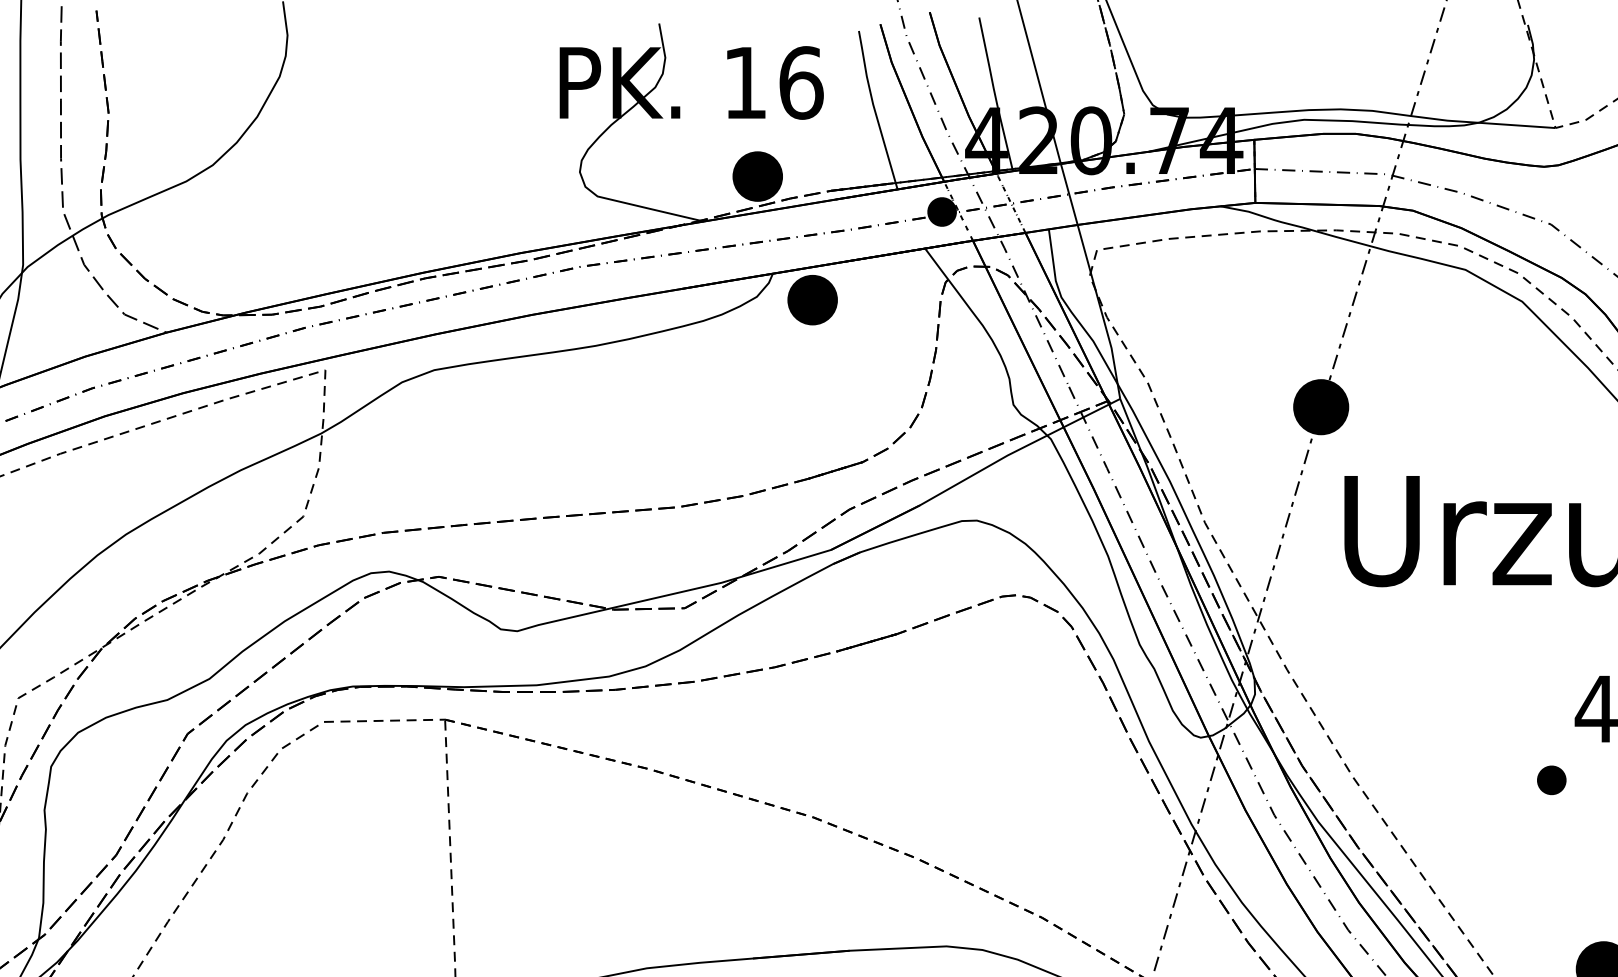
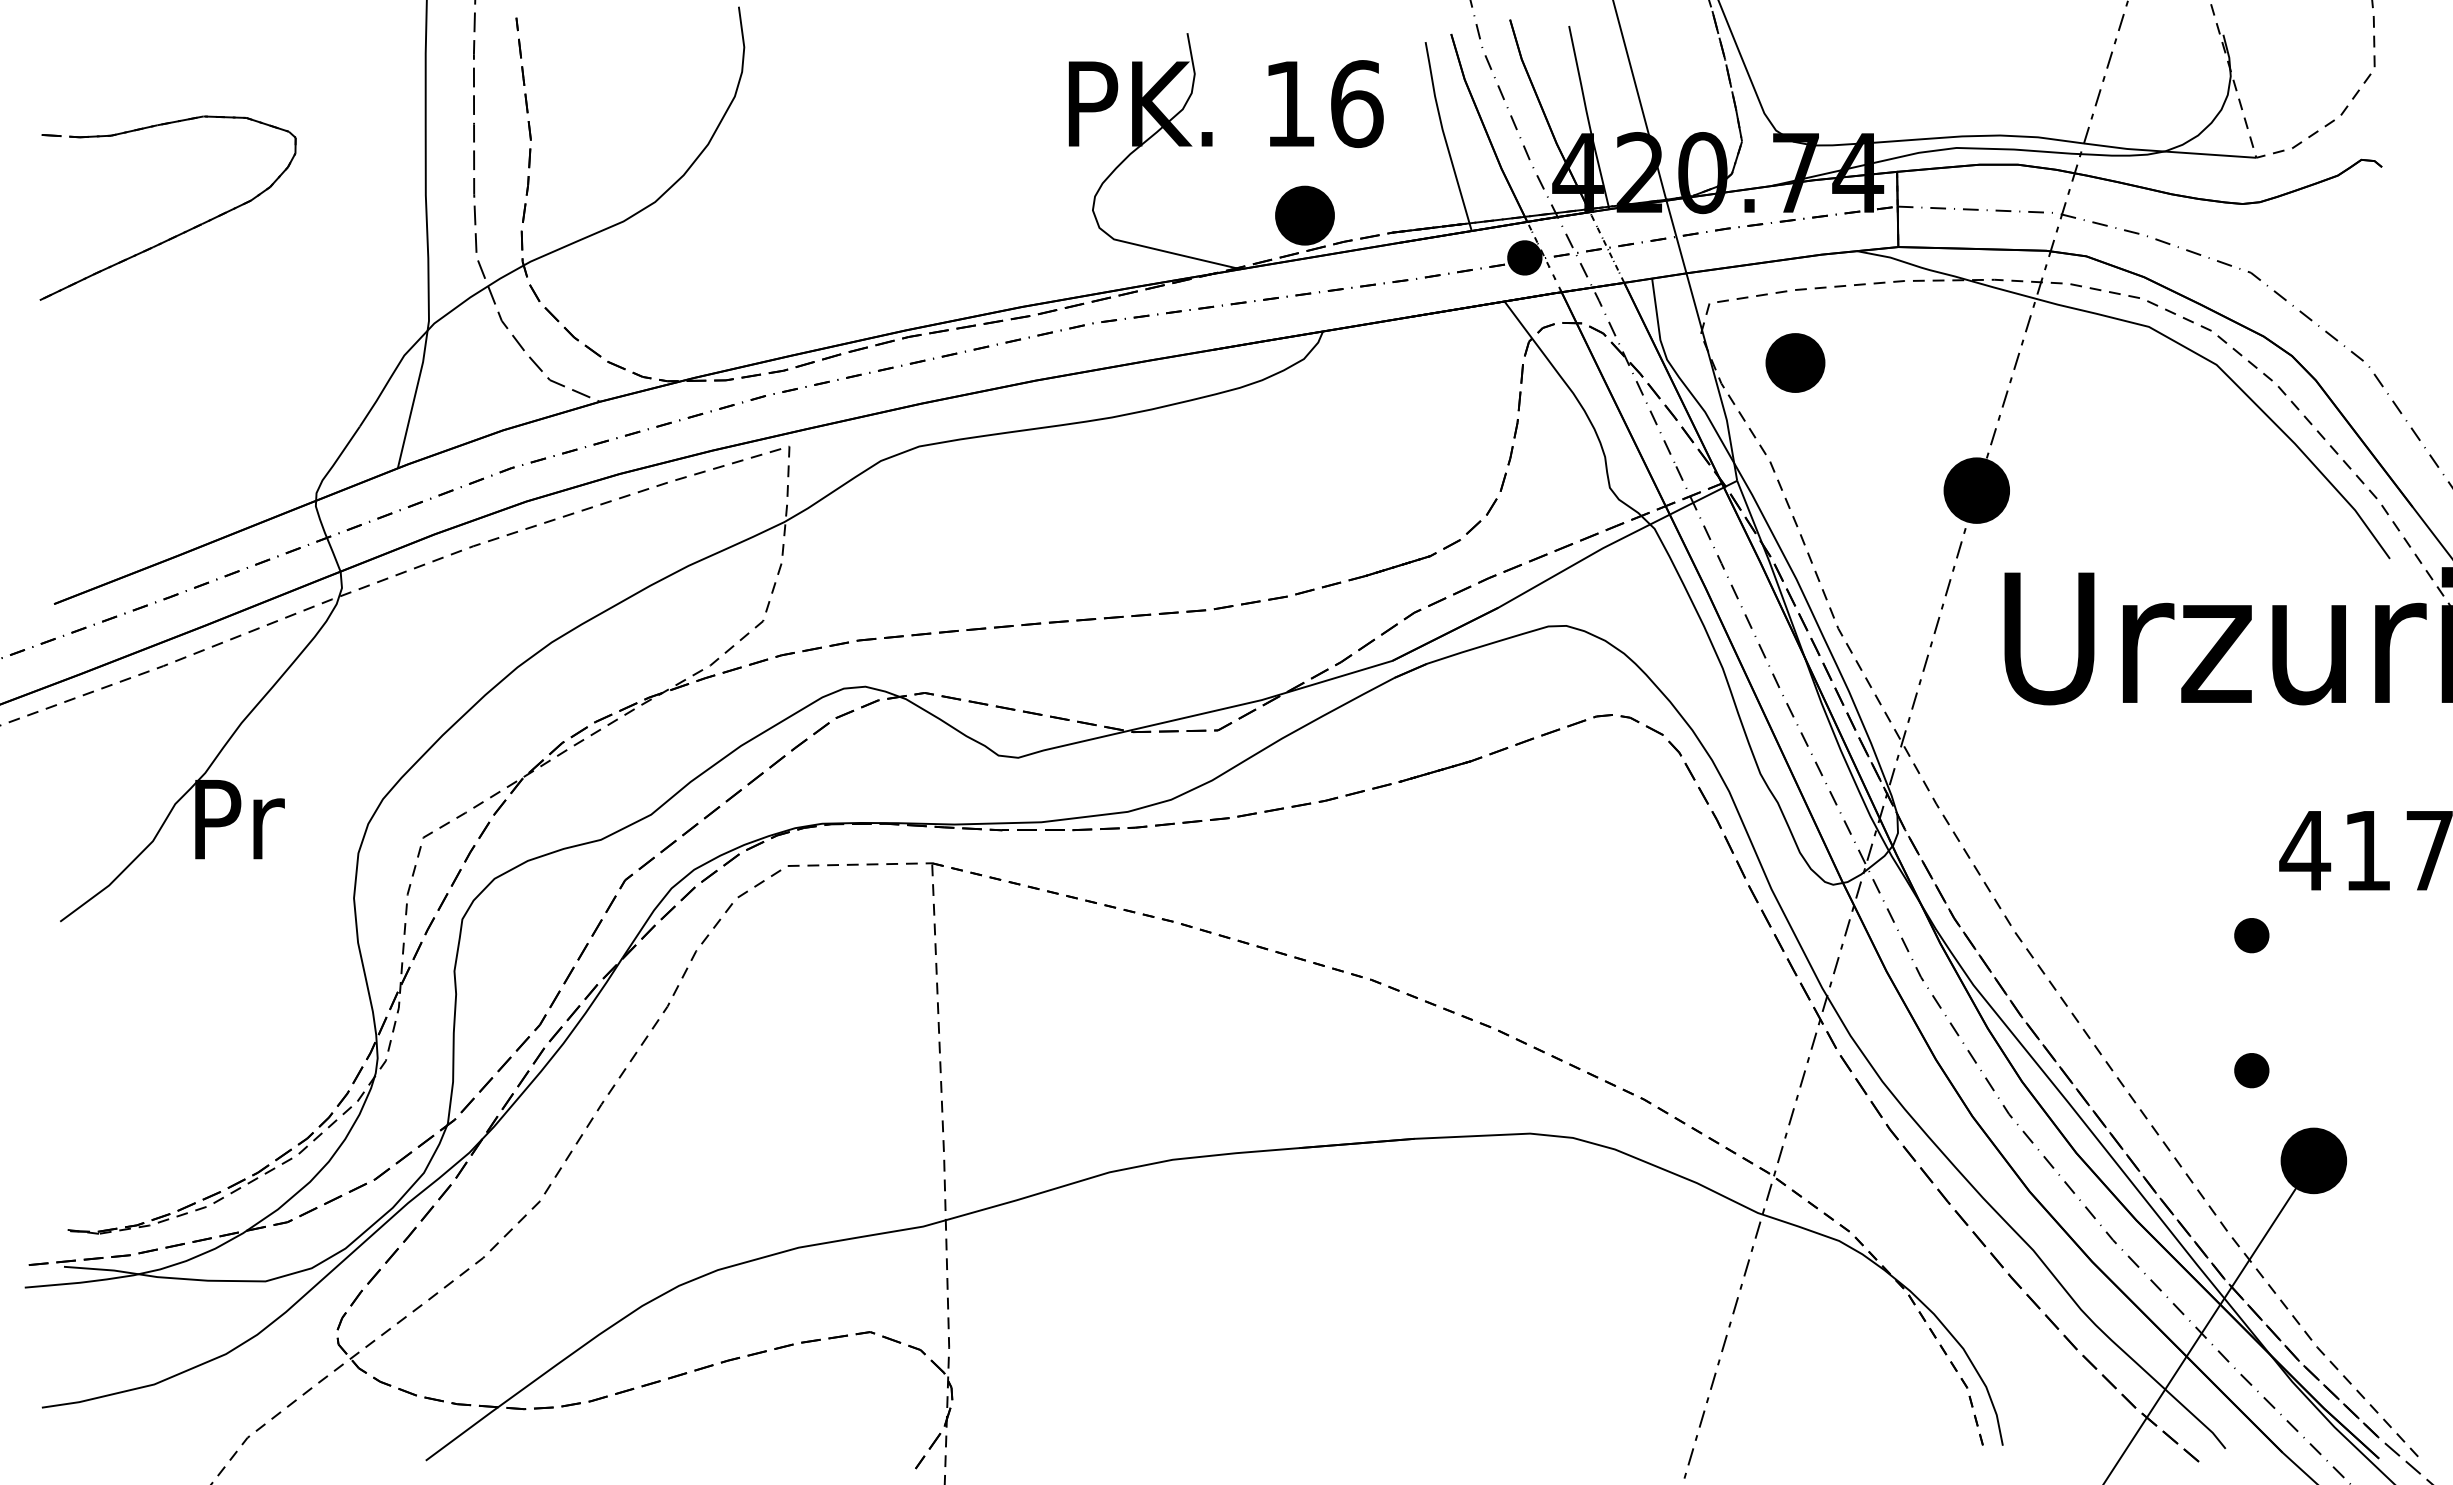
part: (812, 299) -> (1795, 362), moved
part: (1551, 893) -> (2251, 1070), added

